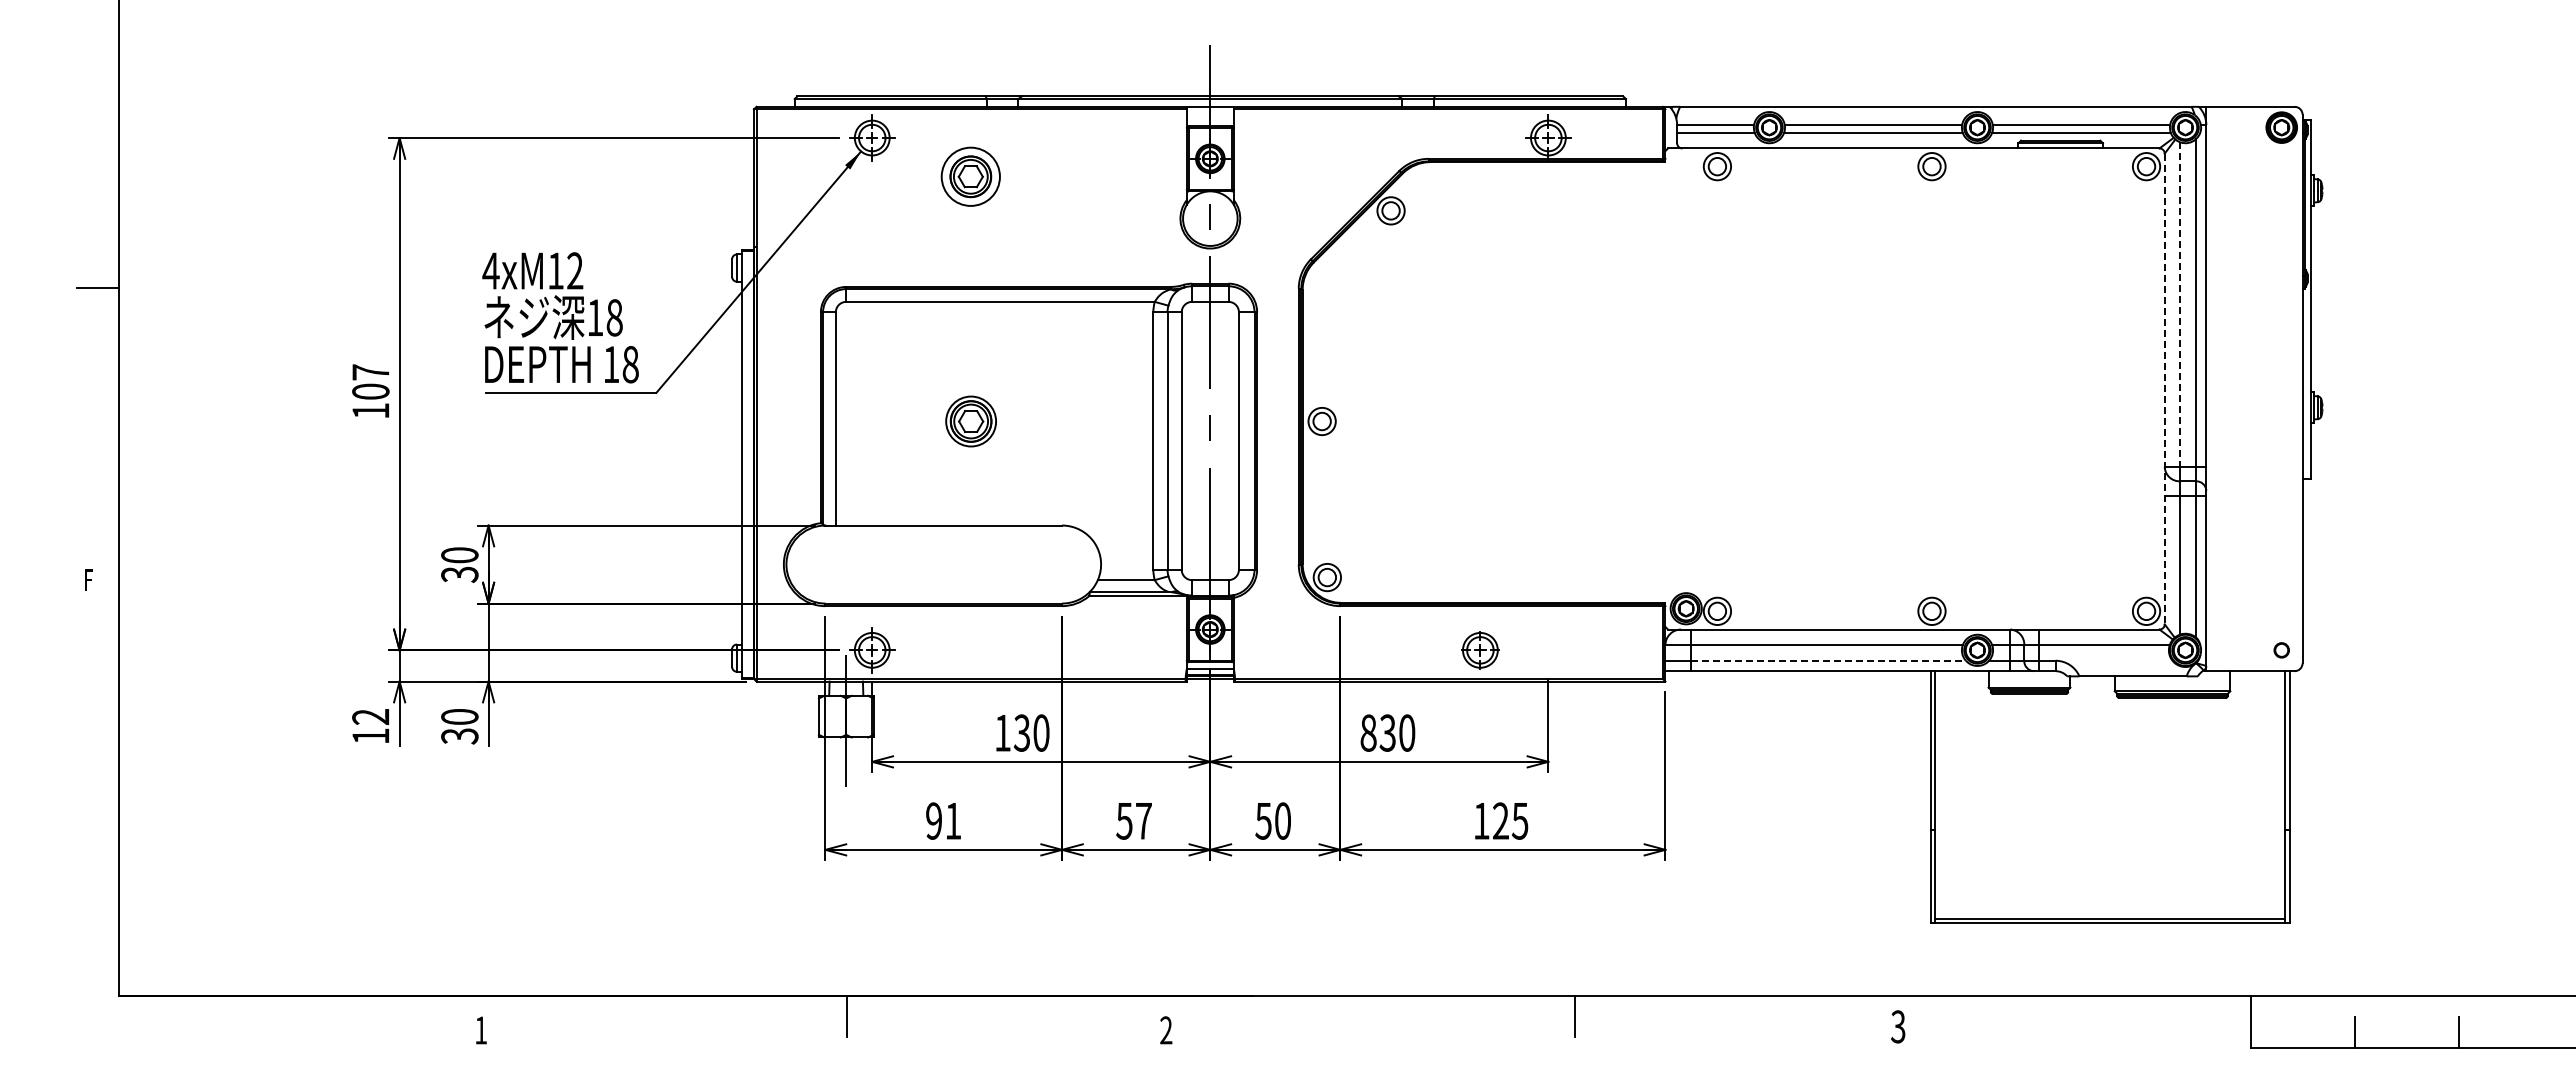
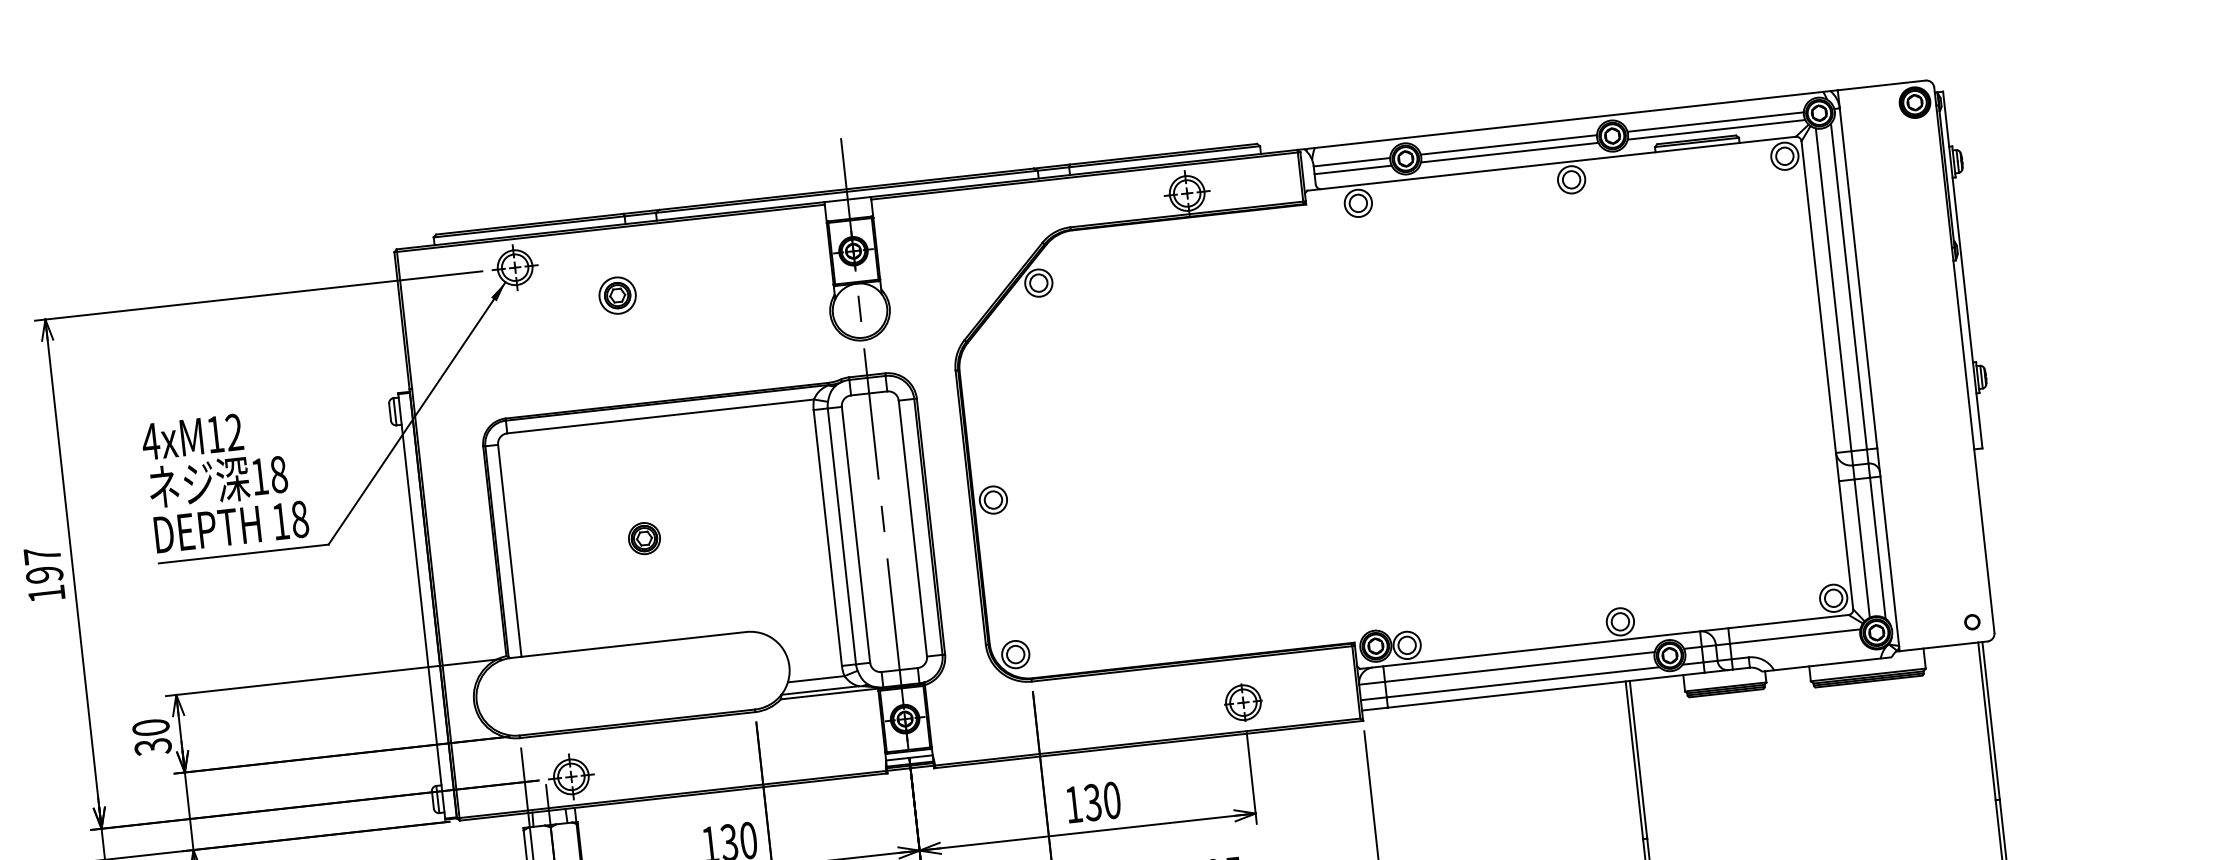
part: (971, 177) -> (618, 296), size x0.62
line: (2180, 305) -> (1833, 290), dashed -> solid
line: (2164, 389) -> (1827, 375), dashed -> solid
text: (370, 391) -> (44, 574), 107 -> 197
part: (970, 421) -> (643, 538), size x0.62
part: (1480, 650) -> (1243, 702), moved
line: (1829, 660) -> (1523, 681), dashed -> solid
text: (1368, 732) -> (1073, 804), 830 -> 130

